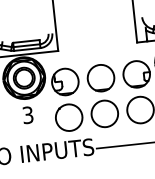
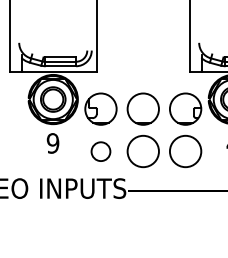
text: (27, 115) -> (52, 143), 3 -> 9
circle: (68, 117) -> (100, 151), size x0.6

